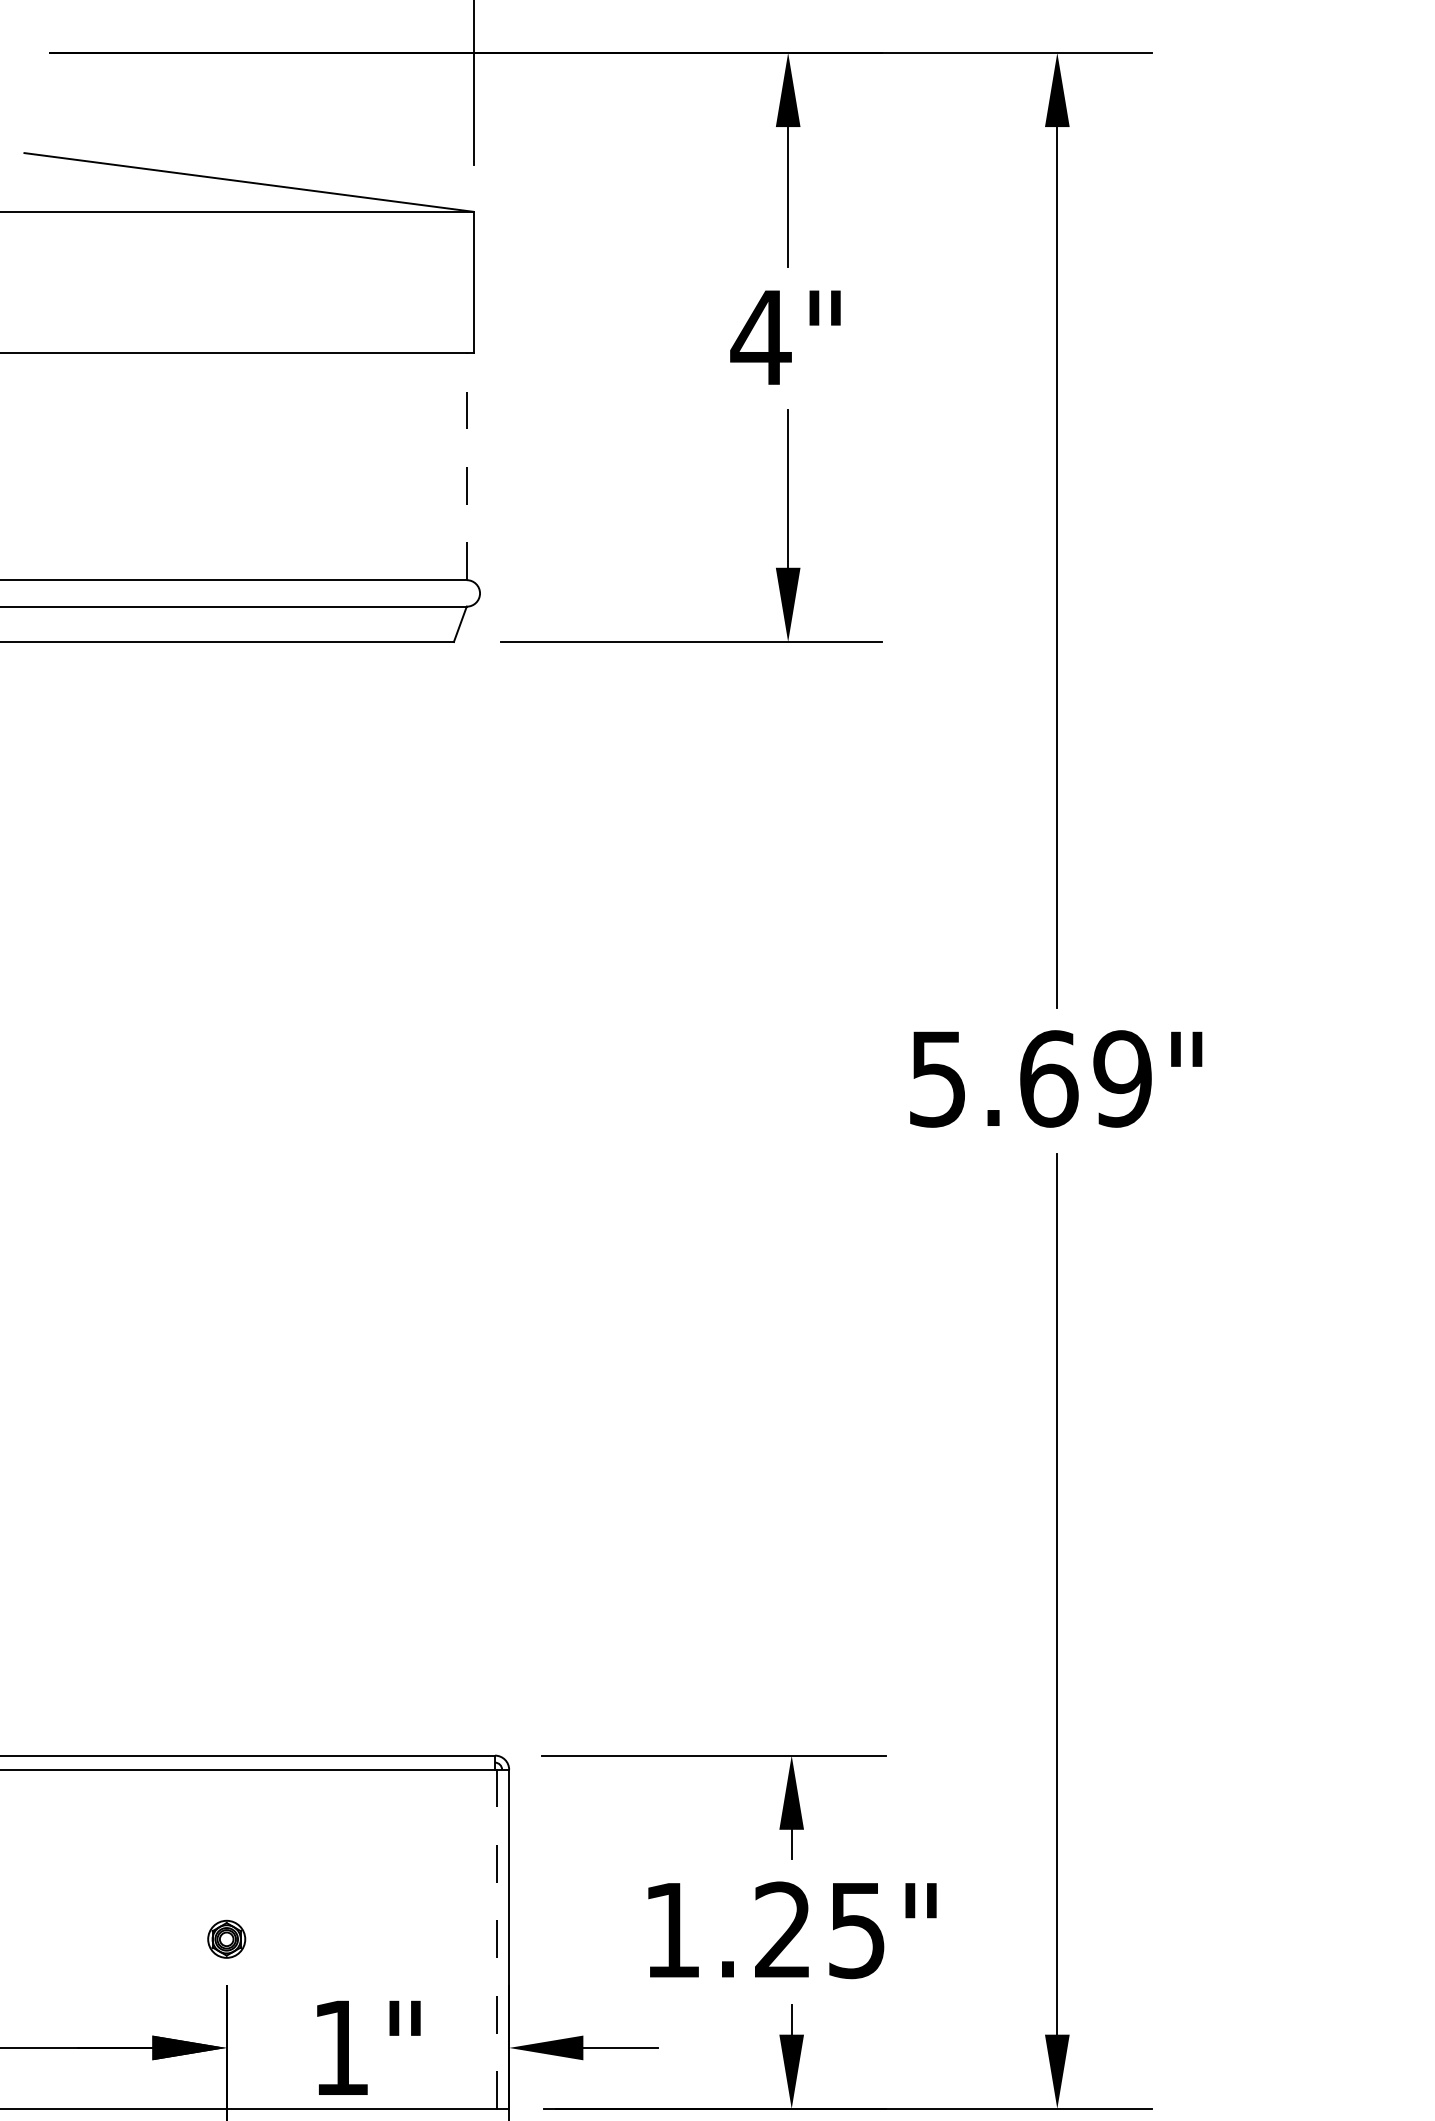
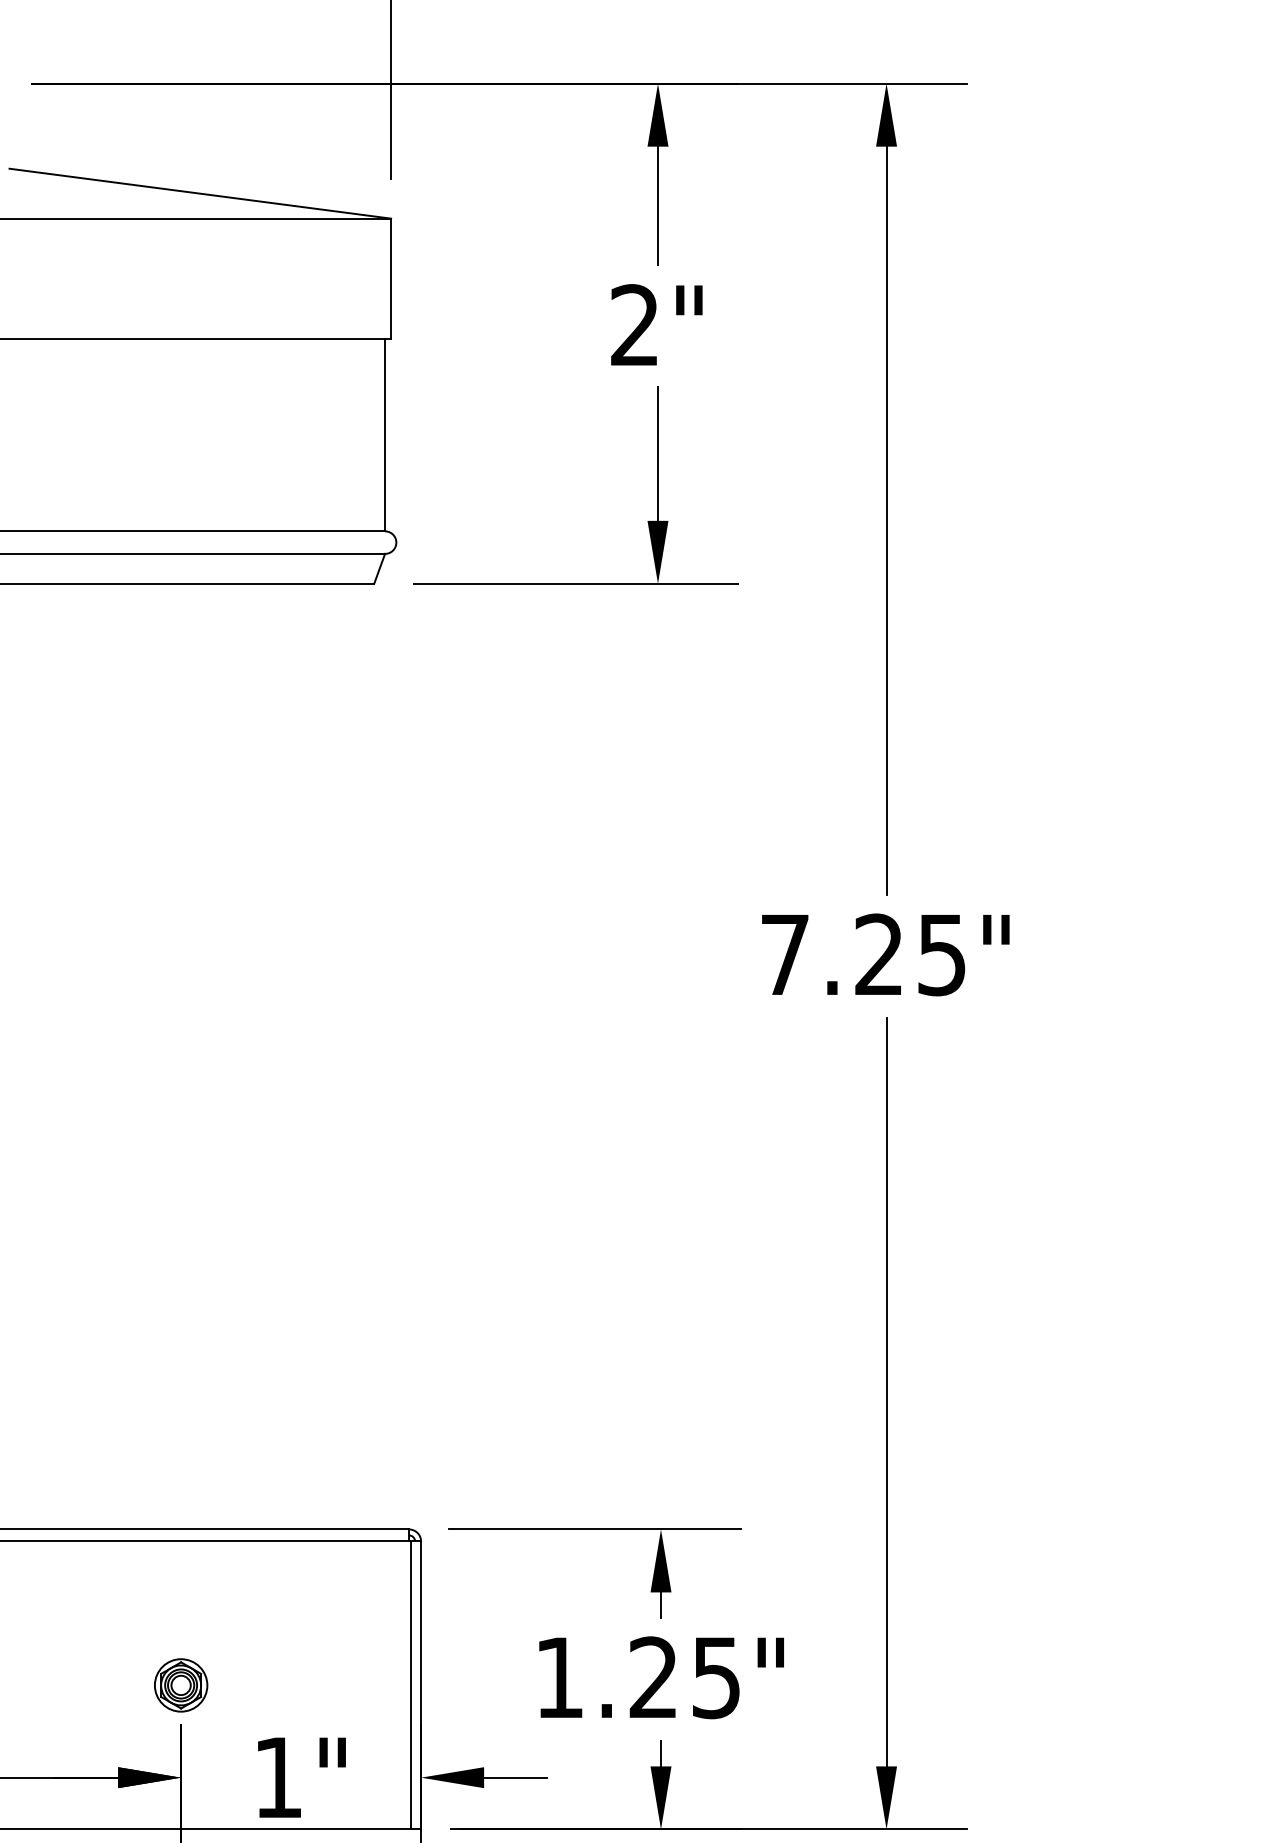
text: (760, 336) -> (634, 324), 4" -> 2"
line: (467, 466) -> (385, 434), dashed -> solid
text: (1030, 1078) -> (863, 954), 5.69" -> 7.25"
part: (226, 1939) -> (181, 1685), size x1.67
line: (496, 1939) -> (410, 1685), dashed -> solid

